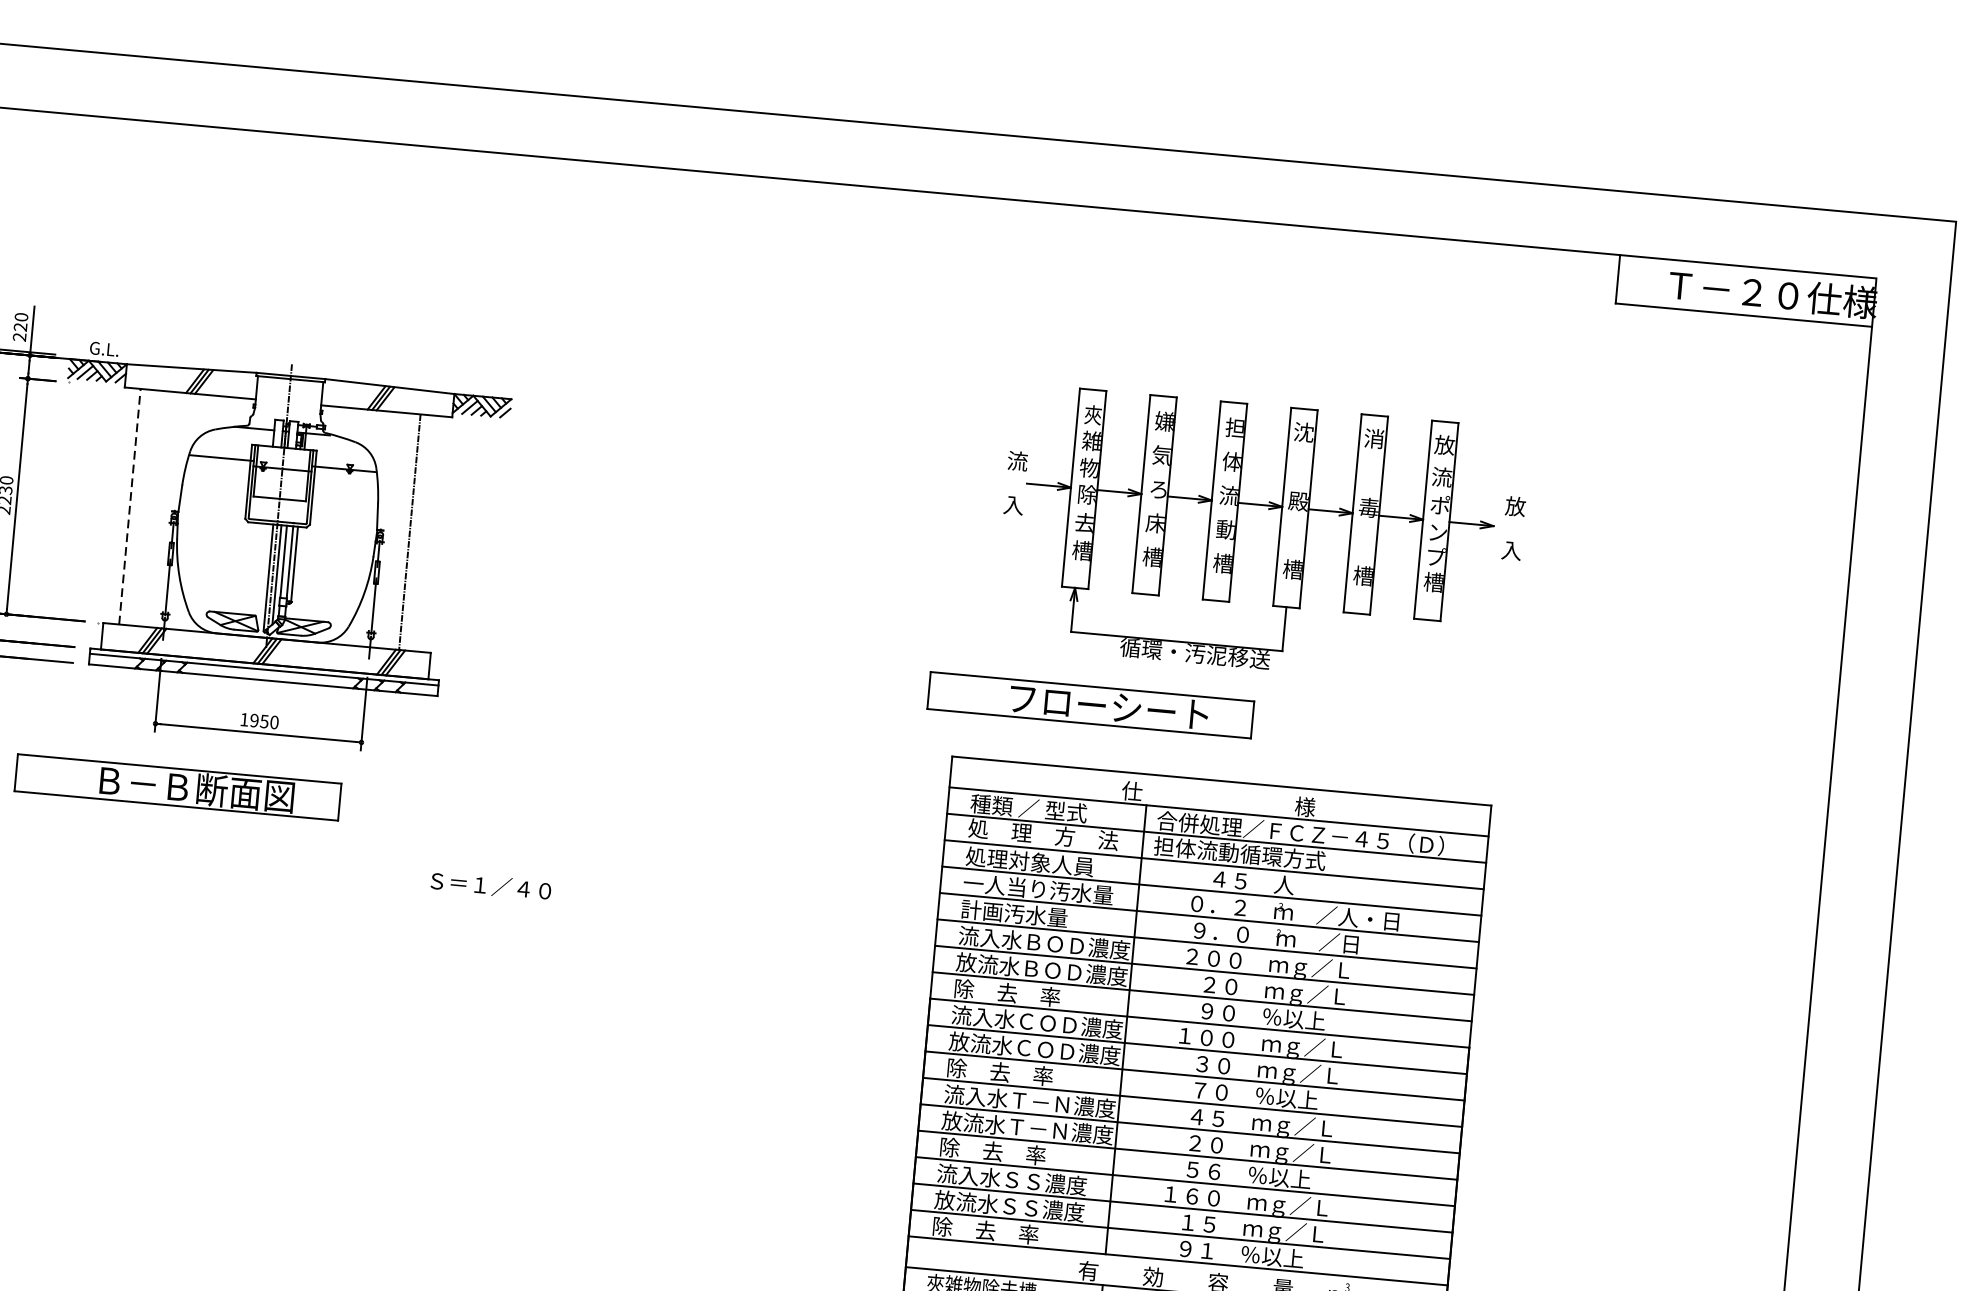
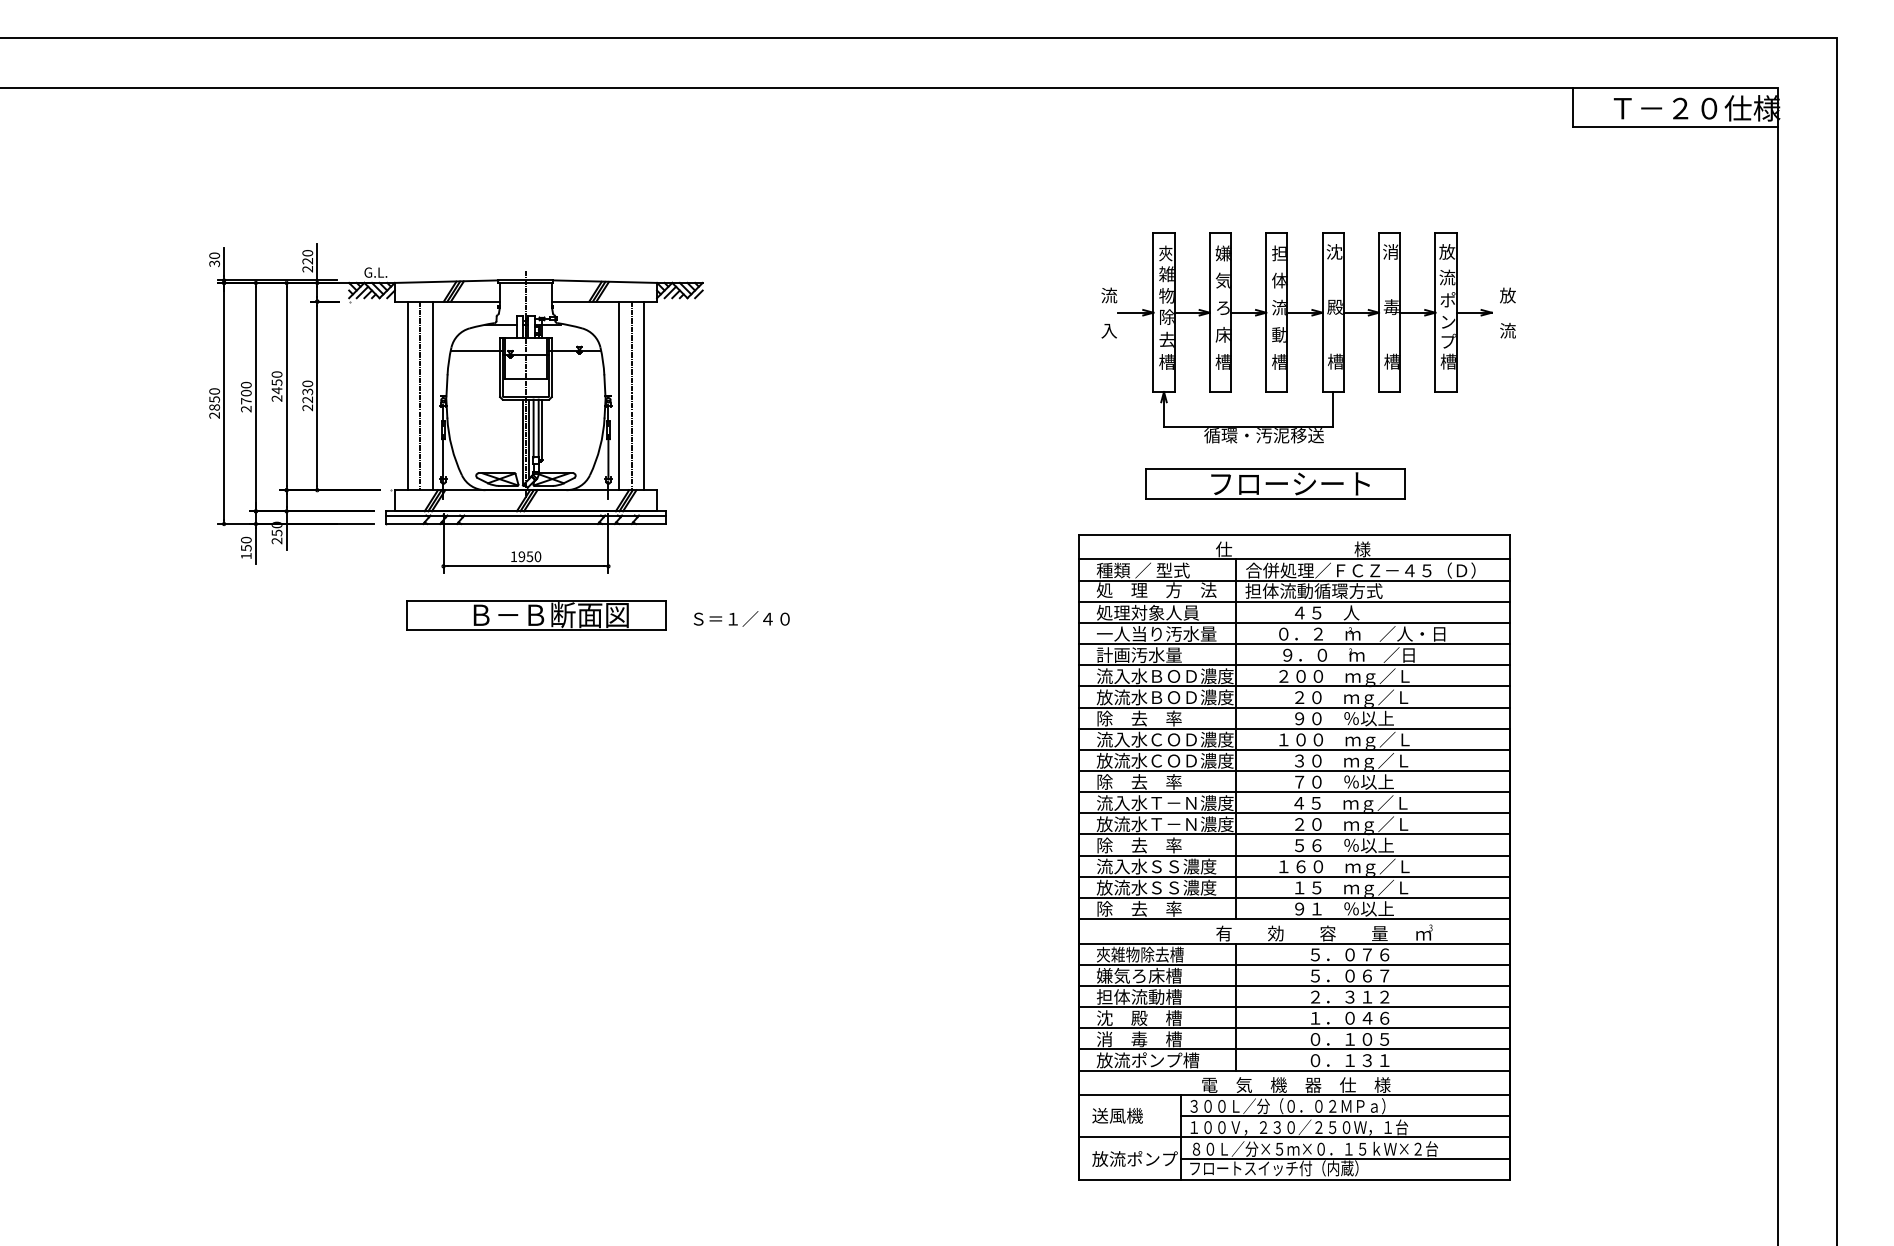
line: (129, 506) -> (407, 395), dashed -> solid
line: (146, 507) -> (420, 395), added
line: (161, 509) -> (432, 395), added
line: (394, 530) -> (619, 395), added
line: (425, 533) -> (644, 395), added
text: (1511, 550) -> (1507, 330), 入 -> 流
part: (1090, 704) -> (1275, 483), moved
part: (178, 787) -> (536, 615), moved
text: (490, 885) -> (741, 618), moved

